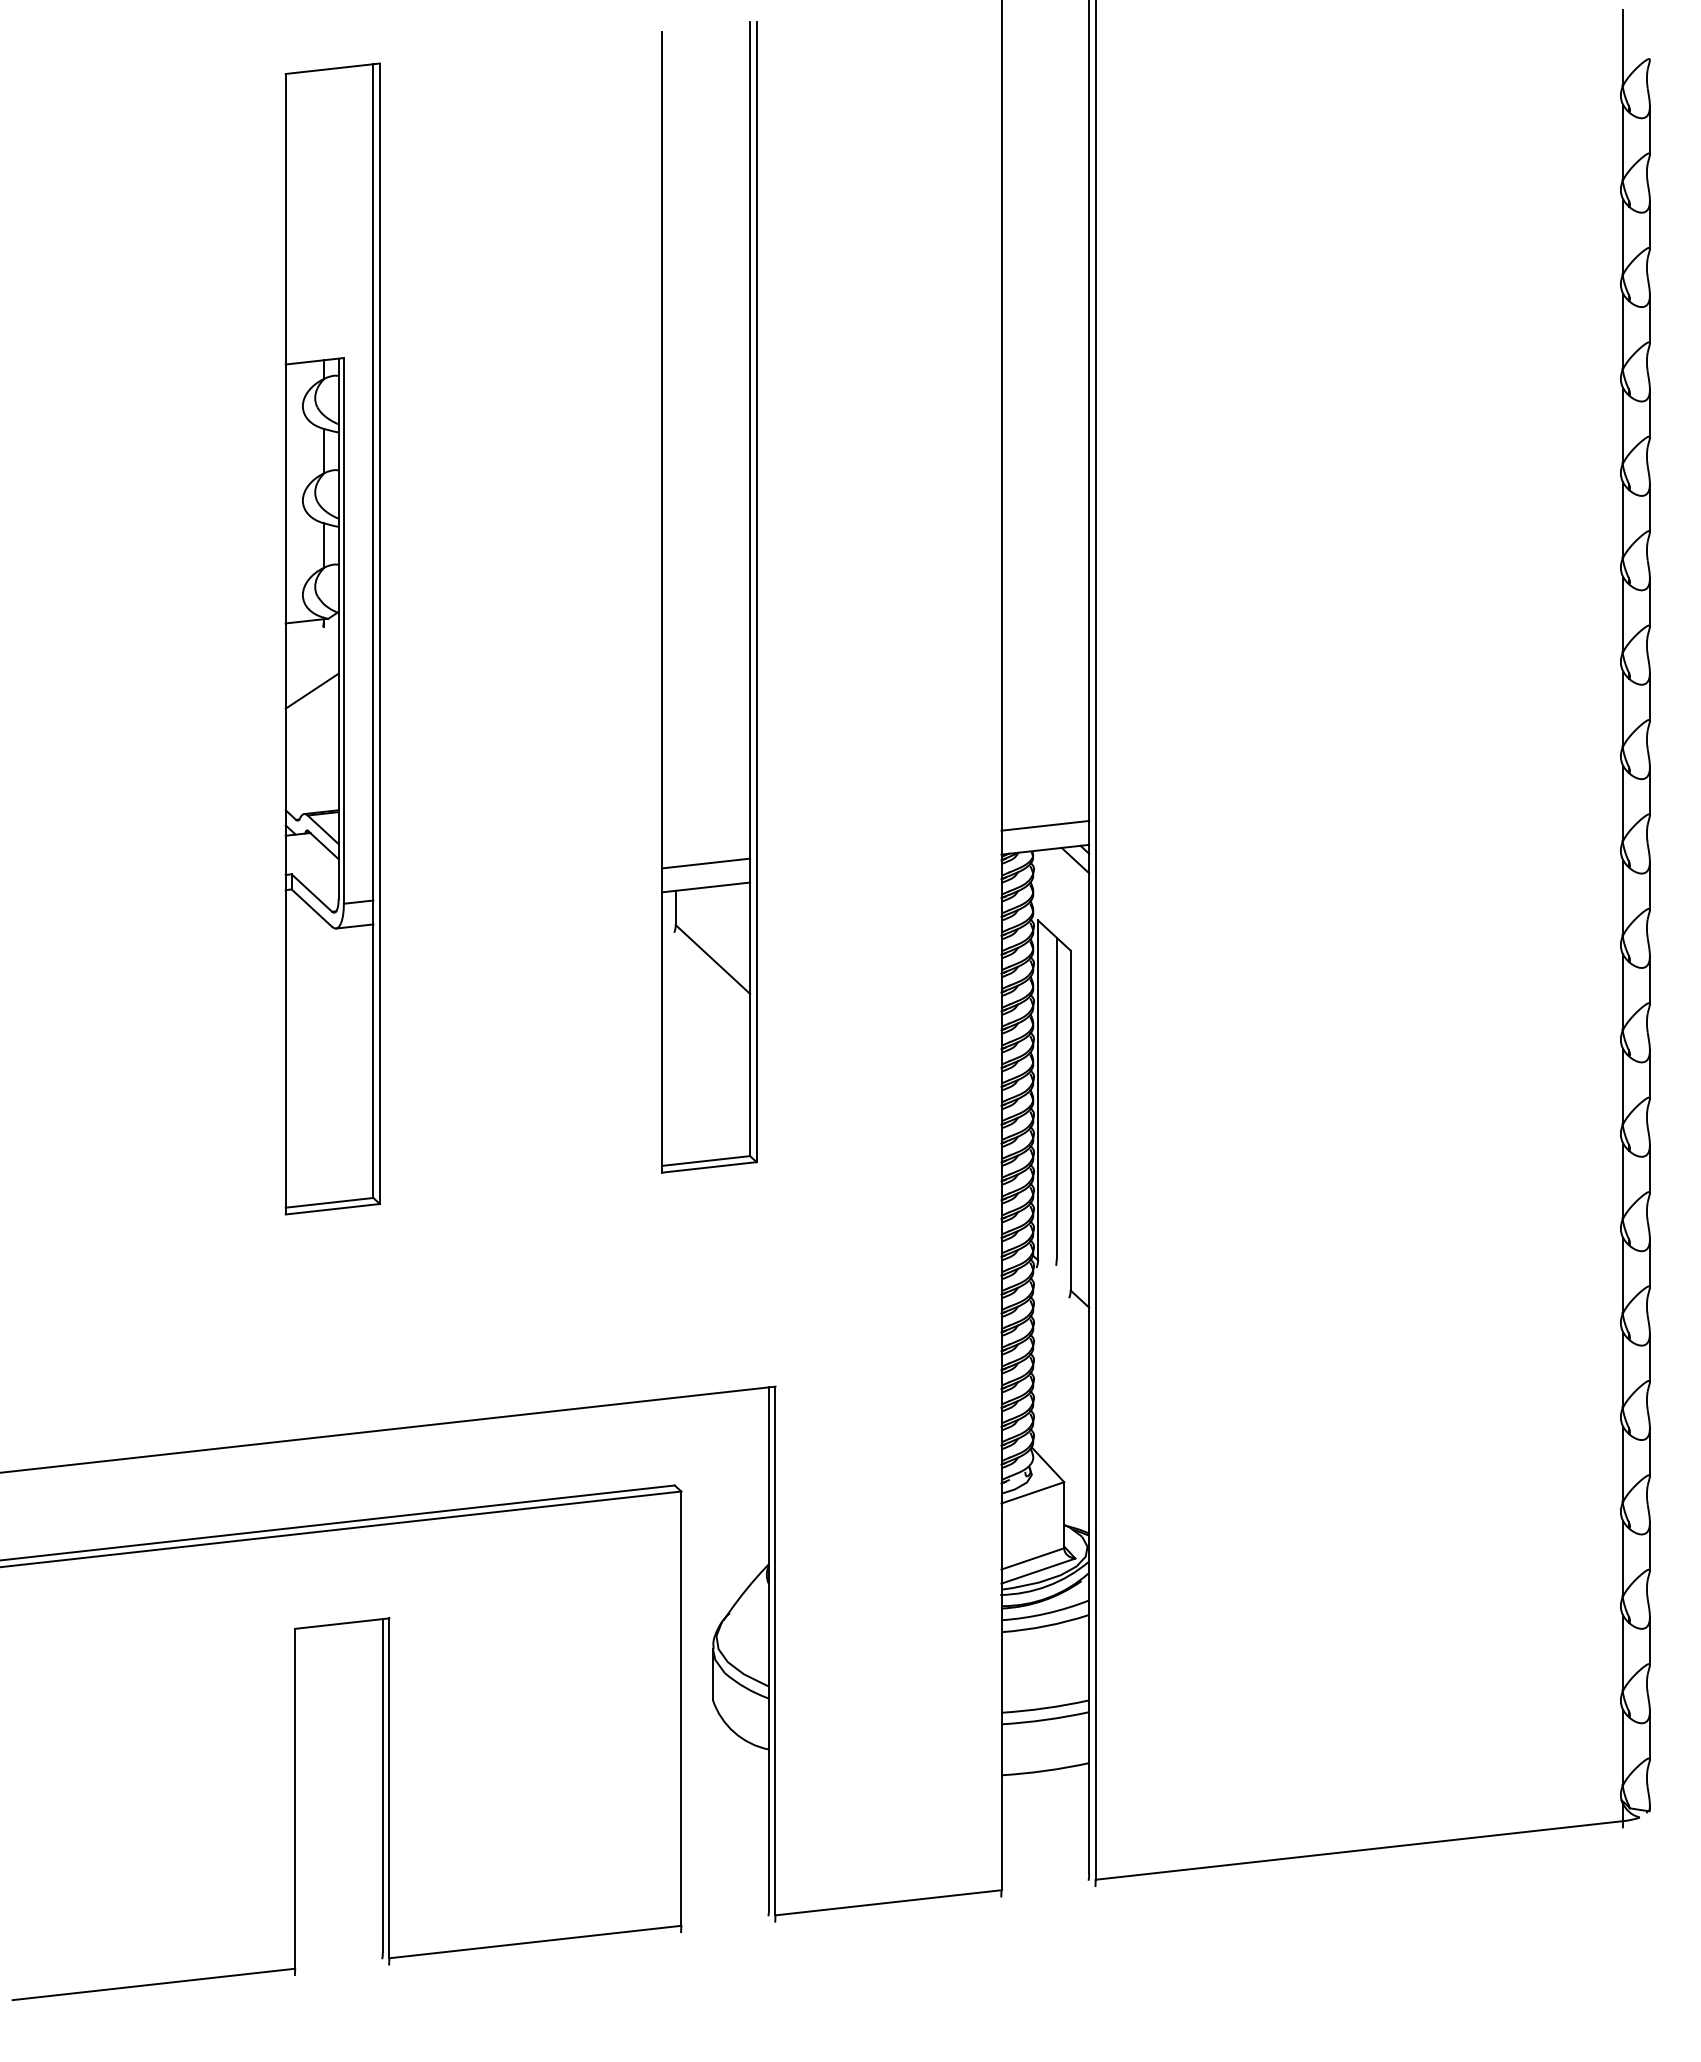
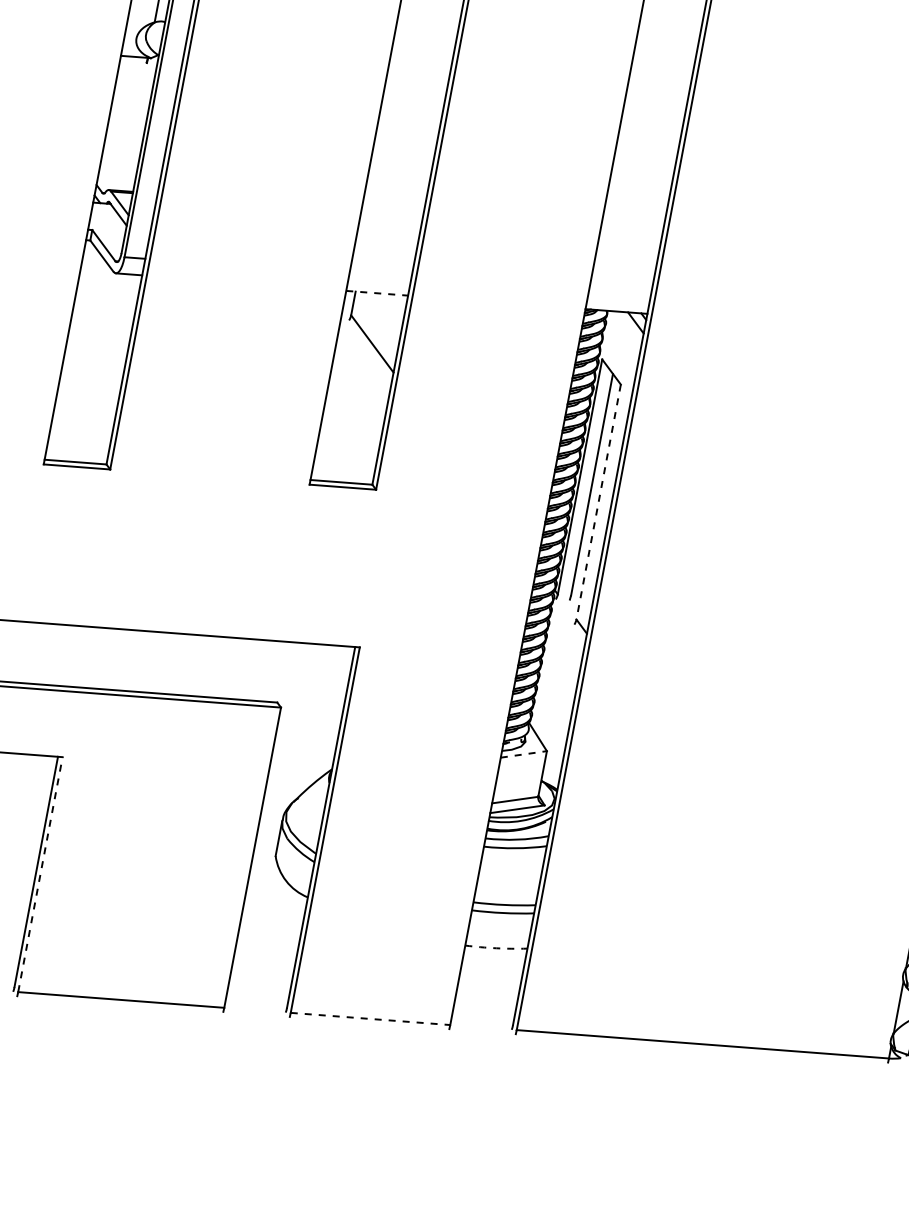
line: (311, 690) -> (130, 105), removed
line: (1045, 825) -> (619, 294), removed
line: (706, 863) -> (380, 276), removed
line: (706, 887) -> (377, 293), solid -> dashed
line: (1070, 1120) -> (598, 501), solid -> dashed
line: (1033, 1492) -> (524, 754), solid -> dashed
arc: (1045, 1770) -> (496, 948), solid -> dashed
line: (389, 1788) -> (40, 874), solid -> dashed
line: (888, 1902) -> (370, 1018), solid -> dashed

